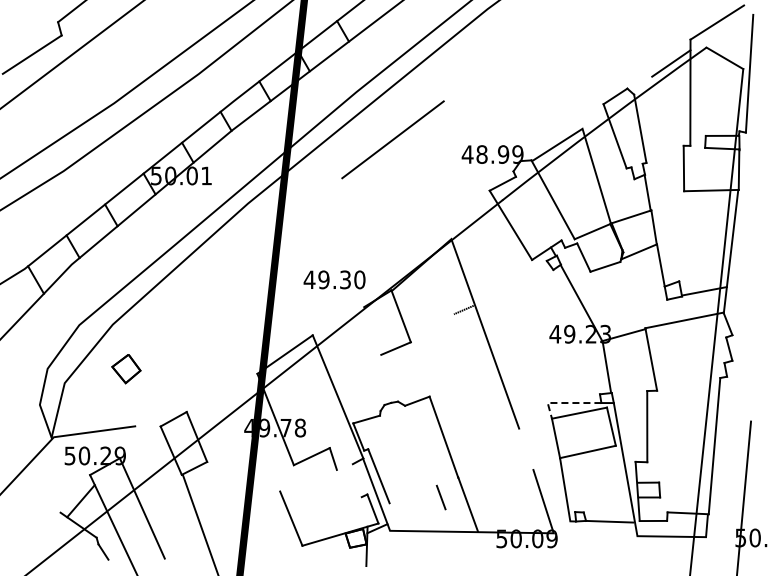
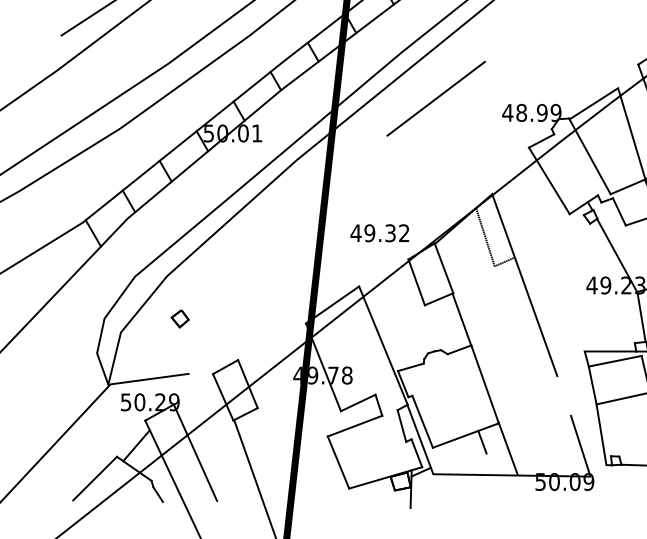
text: (359, 279) -> (403, 232), 49.30 -> 49.32
line: (443, 284) -> (484, 237), added
line: (372, 330) -> (416, 281), added
part: (126, 368) -> (180, 318), size x0.62
line: (419, 370) -> (461, 320), added
line: (565, 403) -> (601, 351), dashed -> solid
line: (308, 480) -> (355, 425), added
line: (356, 480) -> (401, 425), added
line: (423, 490) -> (465, 435), added
line: (37, 535) -> (94, 478), added

